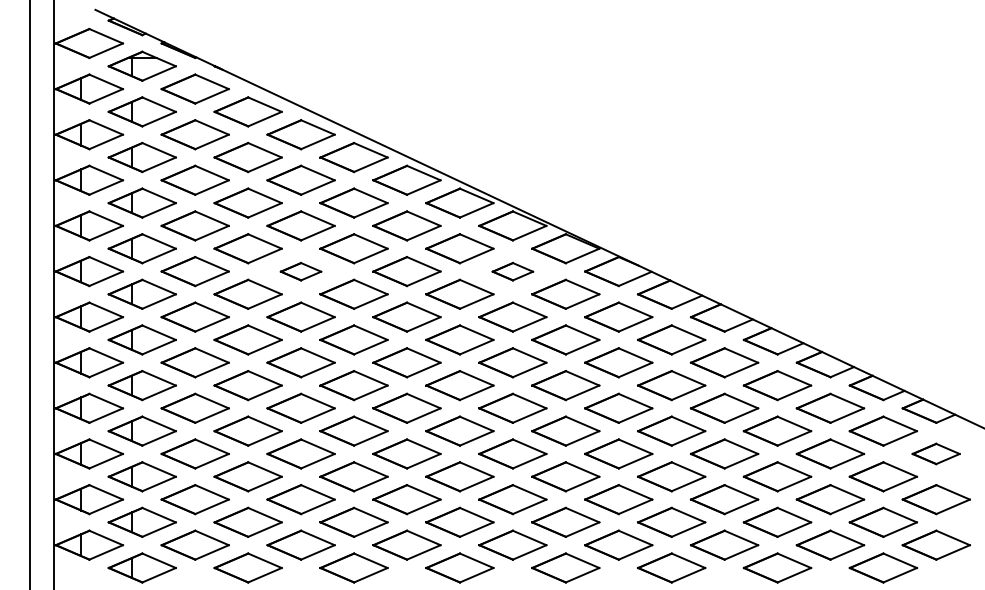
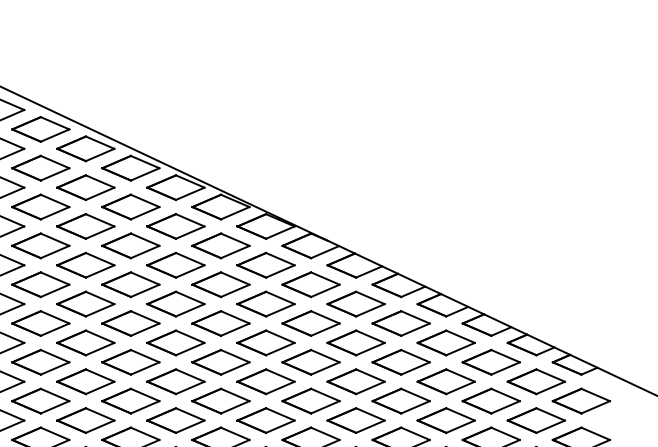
part: (300, 271) -> (40, 245), size x1.67
part: (512, 271) -> (220, 245), size x1.67
part: (935, 453) -> (580, 400), size x1.43

